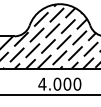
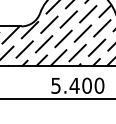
text: (49, 83) -> (64, 84), 4.000 -> 5.400

